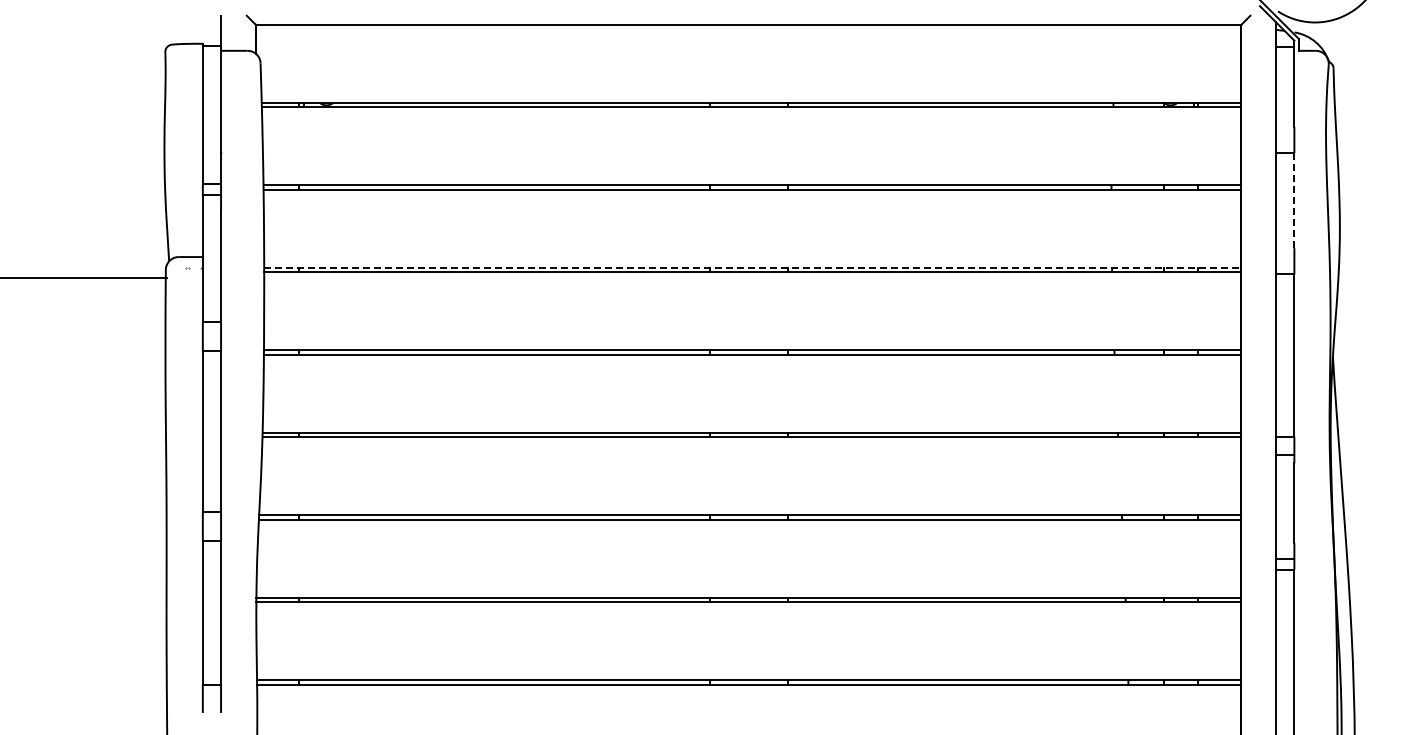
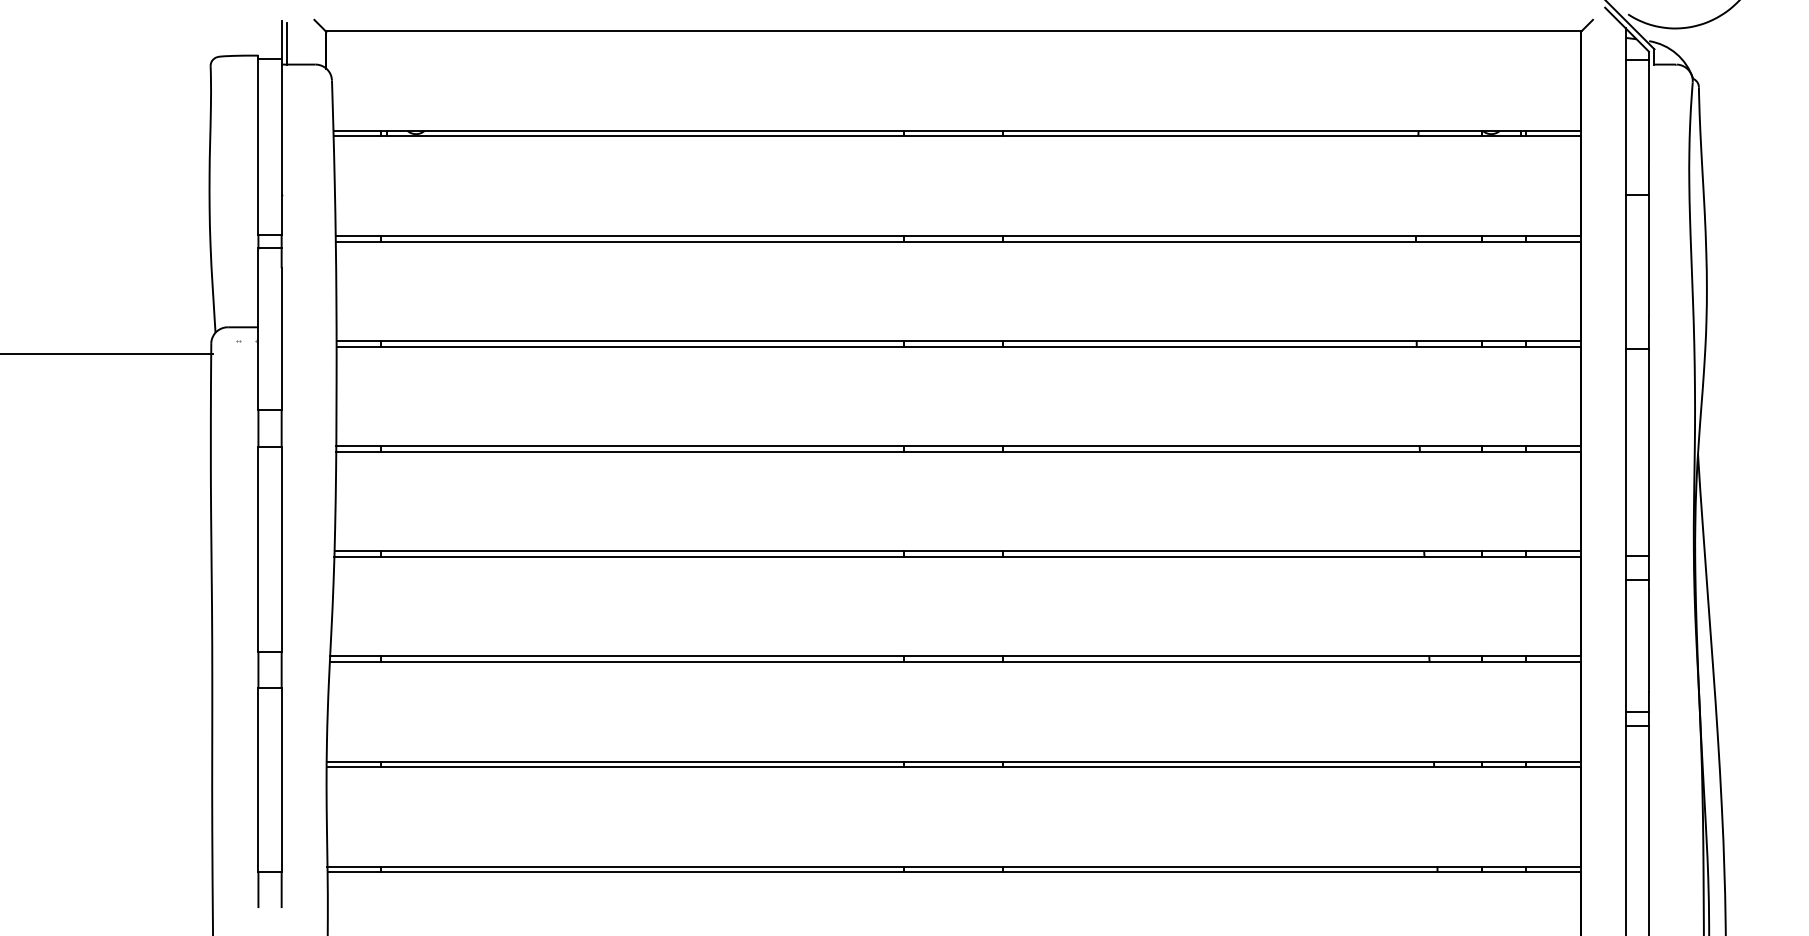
line: (225, 34) -> (287, 43), added
line: (1294, 201) -> (1649, 256), dashed -> solid
line: (753, 267) -> (959, 340), dashed -> solid

